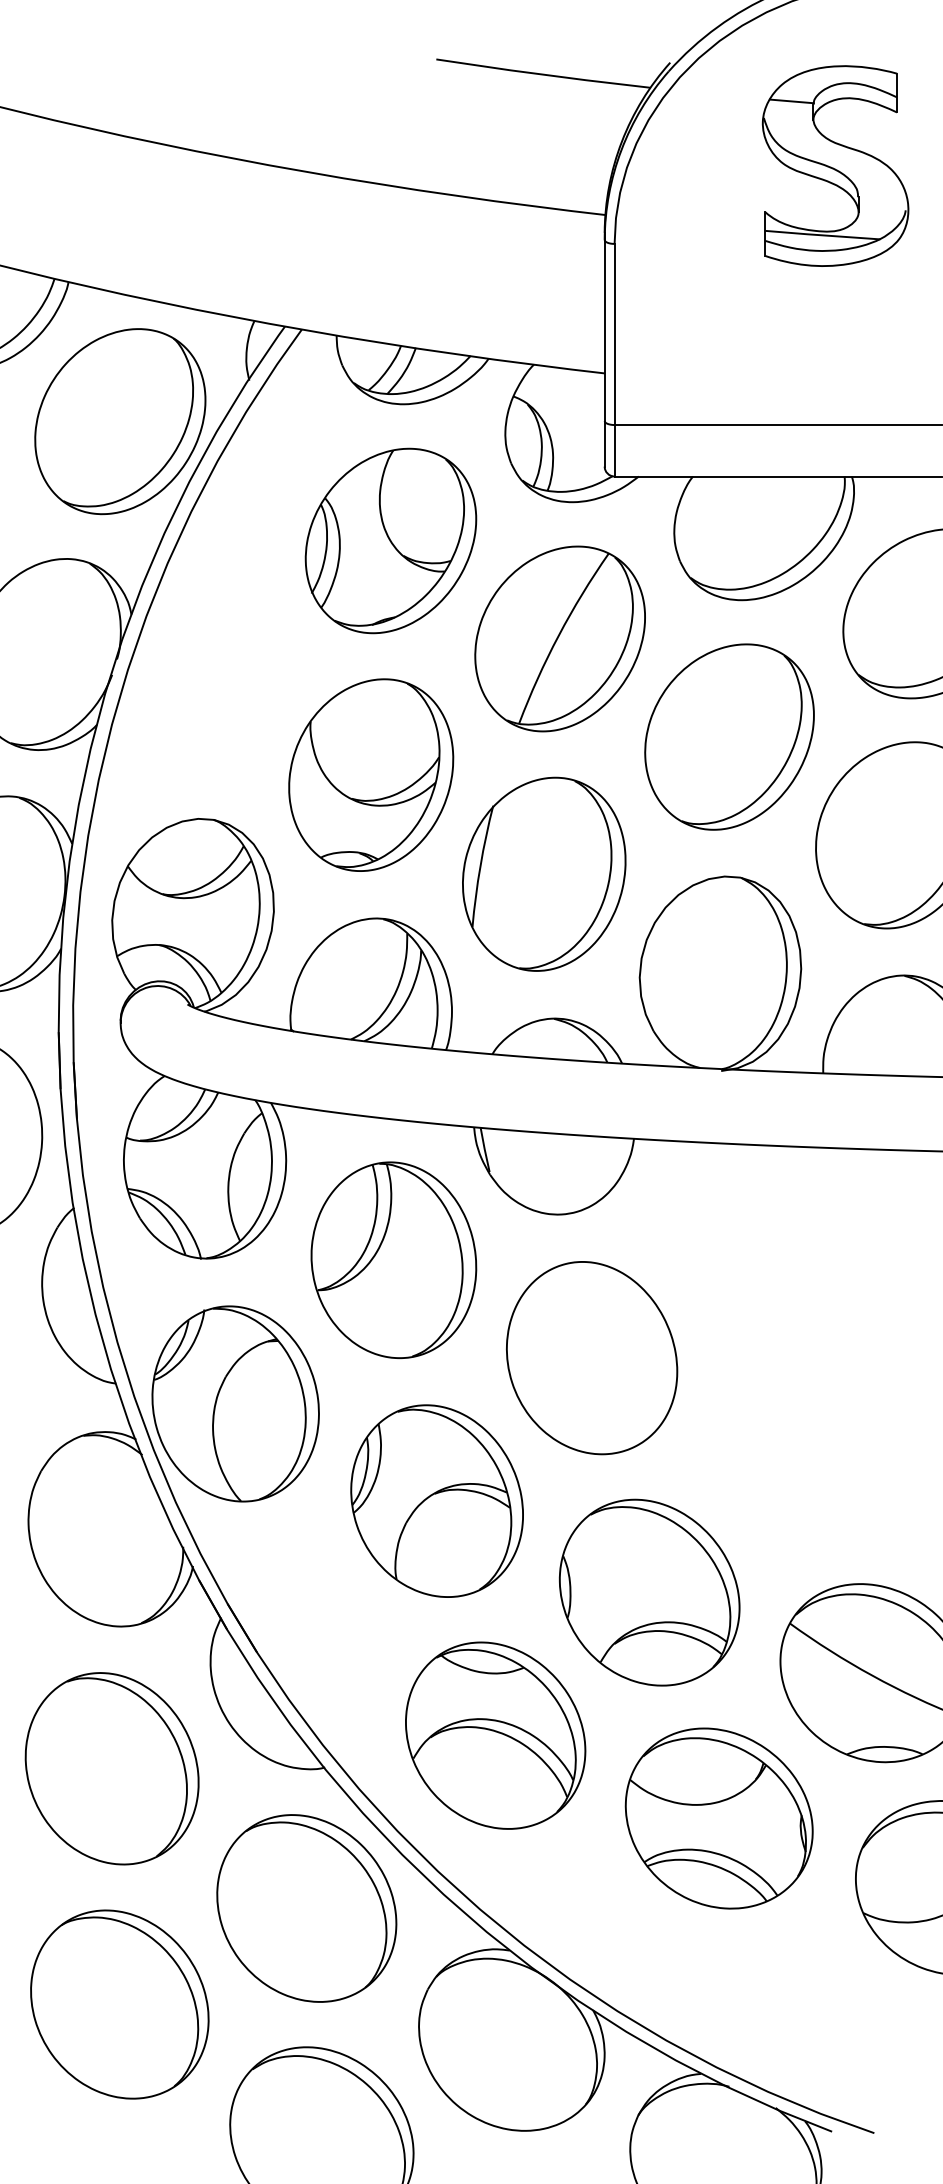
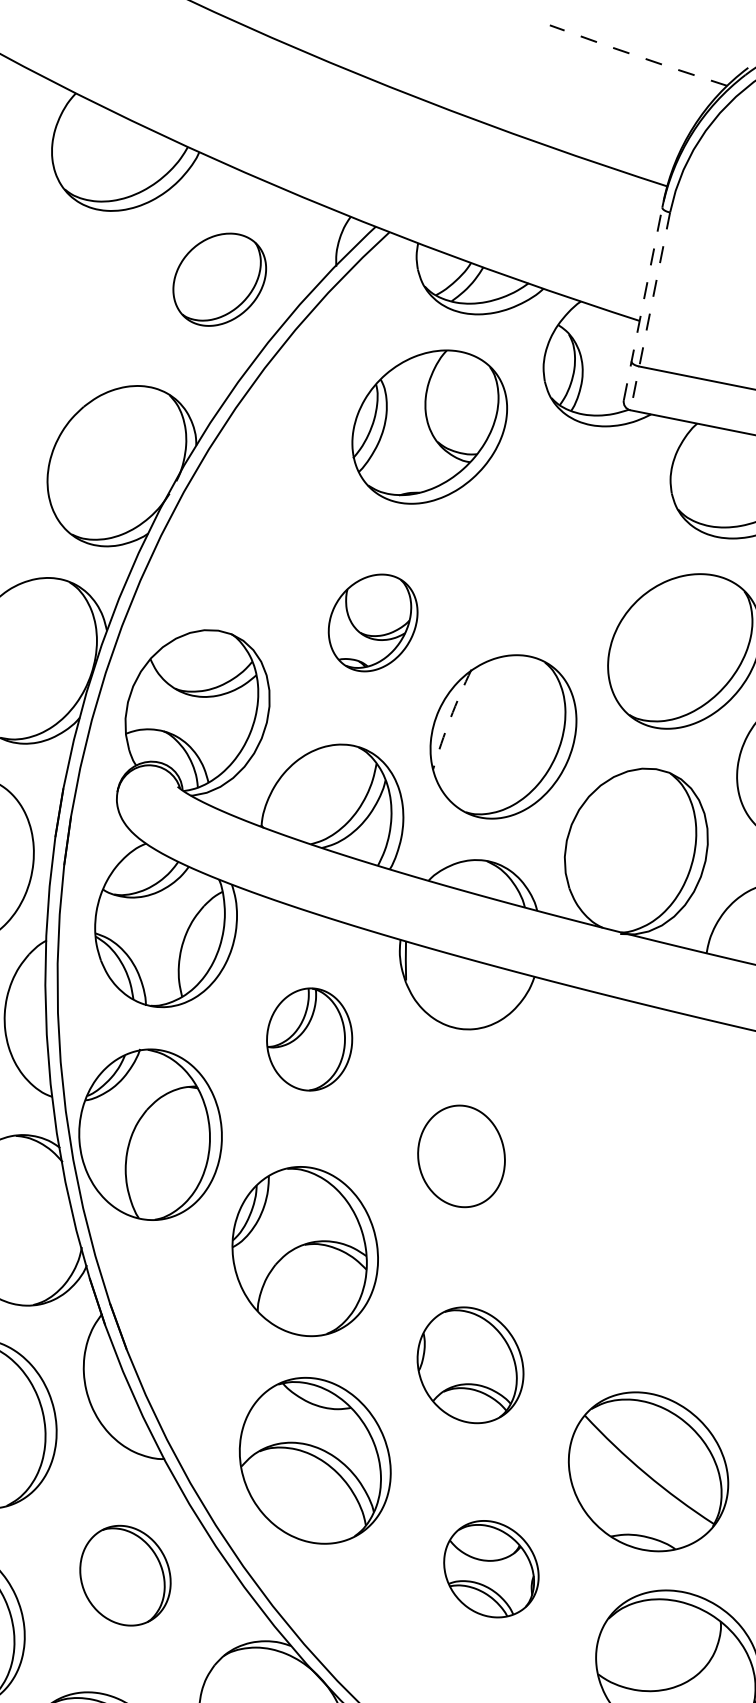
line: (543, 74) -> (638, 56), solid -> dashed
line: (604, 349) -> (643, 300), solid -> dashed
line: (614, 360) -> (650, 311), solid -> dashed
part: (120, 421) -> (219, 279), size x0.6
part: (559, 638) -> (556, 538), removed
part: (371, 774) -> (373, 622), size x0.6
arc: (480, 865) -> (450, 718), solid -> dashed
part: (393, 1260) -> (309, 1039), size x0.6
part: (592, 1358) -> (461, 1156), size x0.6
part: (649, 1592) -> (470, 1365), size x0.7
part: (718, 1818) -> (490, 1569), size x0.6
part: (306, 1908) -> (125, 1575), size x0.6

